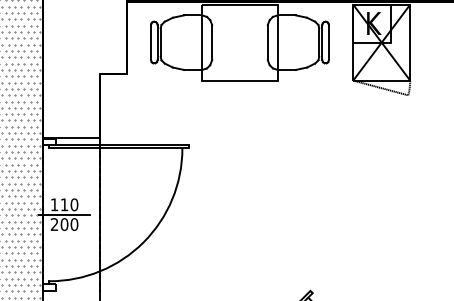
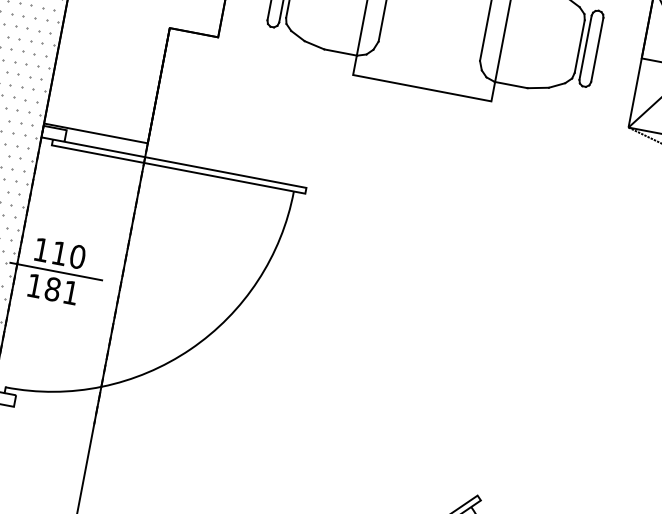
text: (64, 224) -> (52, 289), 200 -> 181

